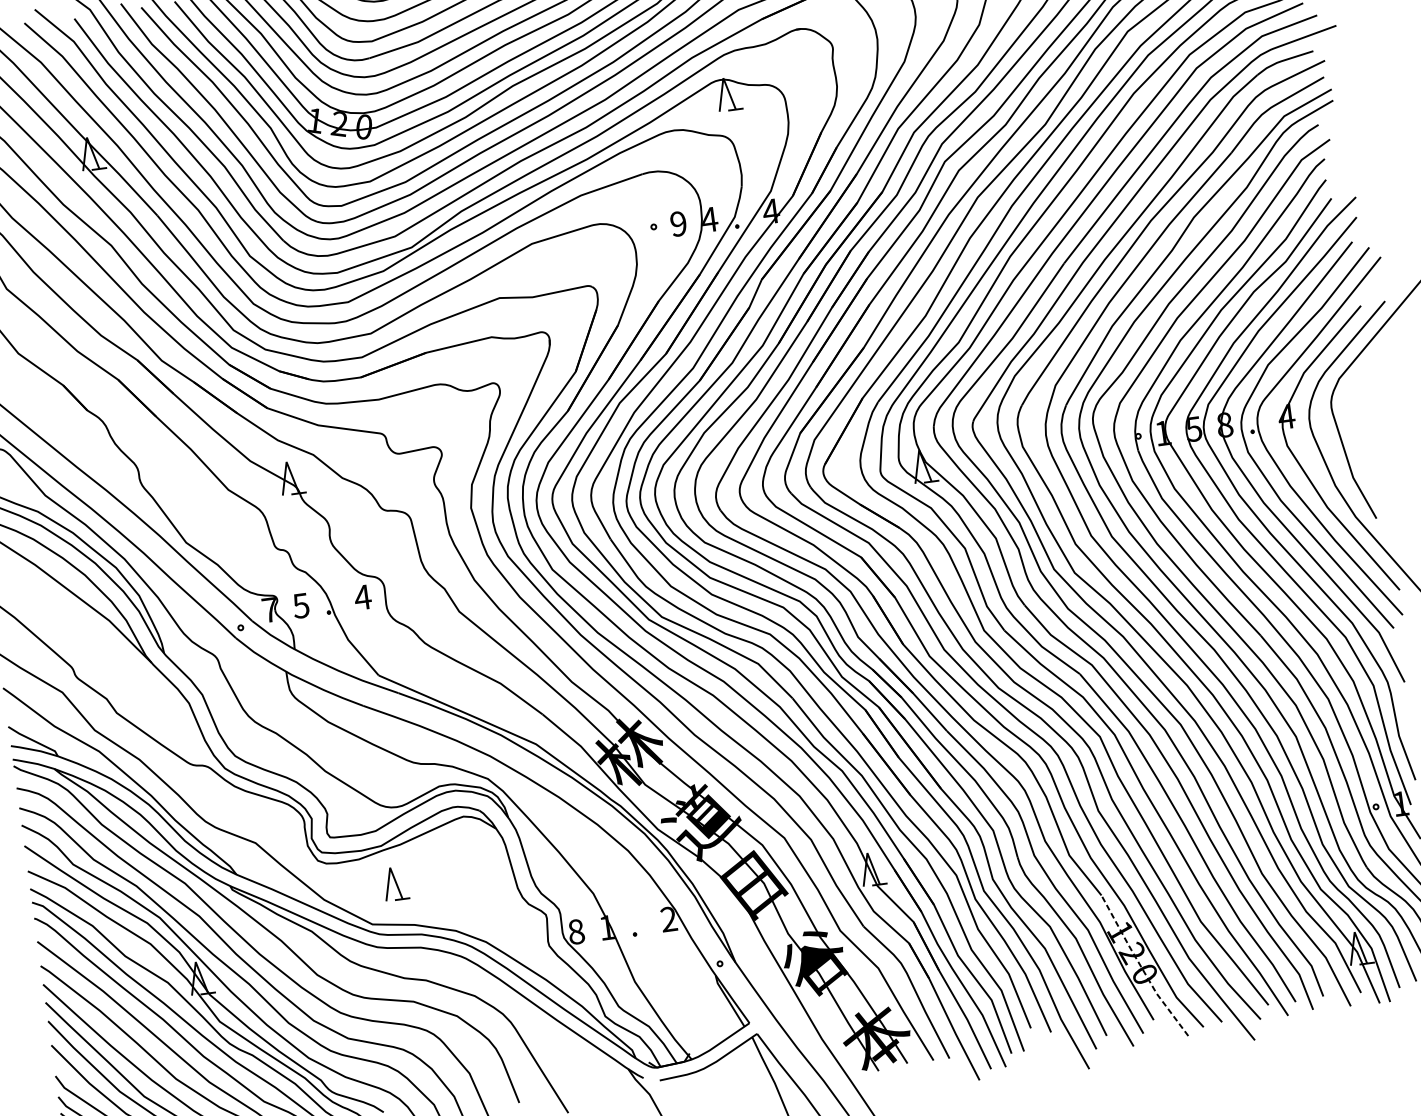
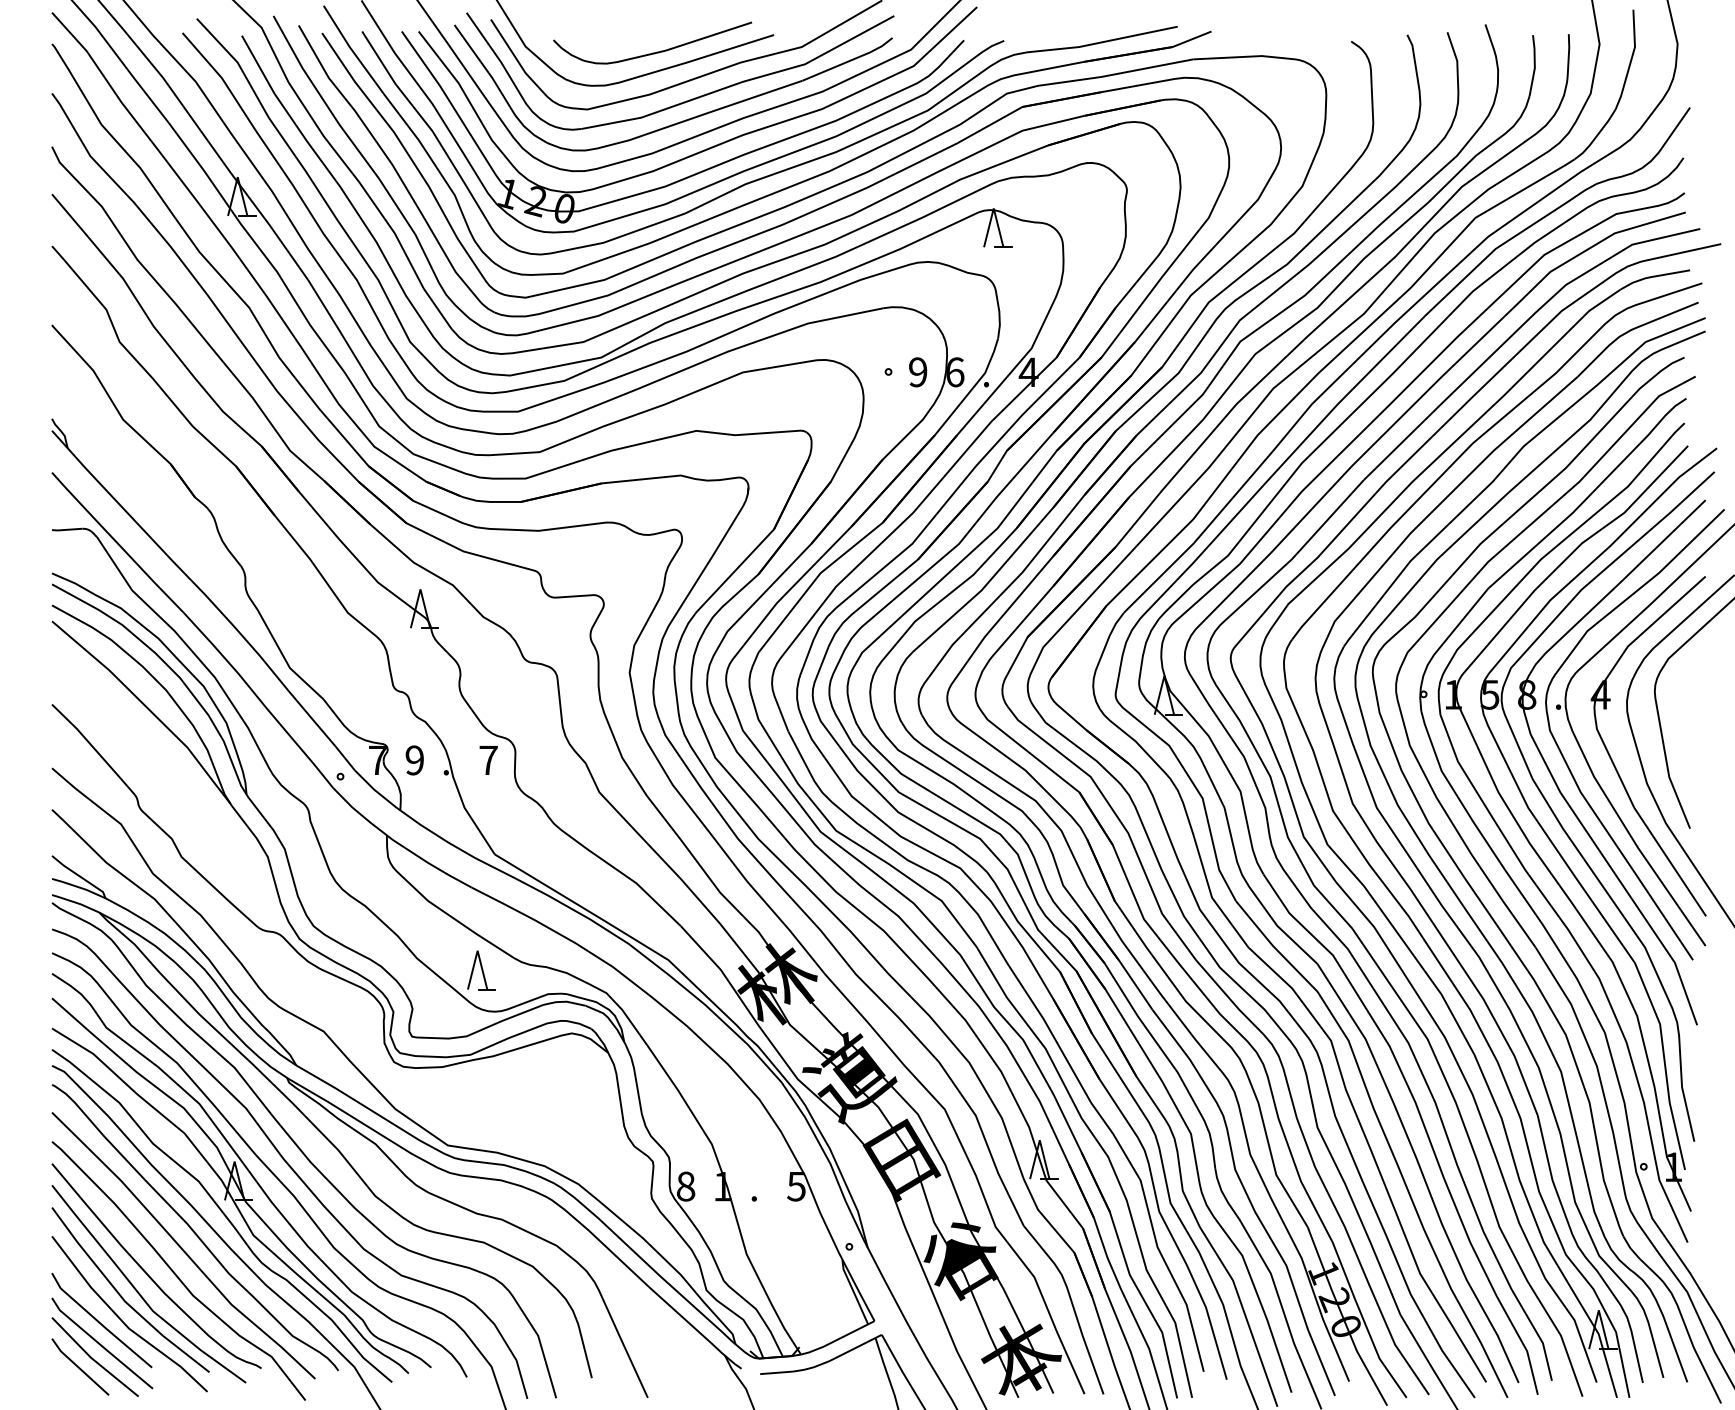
text: (709, 219) -> (954, 372), 4 -> 6
text: (362, 597) -> (488, 760), 4 -> 7
text: (300, 605) -> (414, 760), 5 -> 9
part: (395, 883) -> (481, 970), moved
text: (668, 919) -> (796, 1186), 2 -> 5
line: (1141, 967) -> (1343, 1318), dashed -> solid

